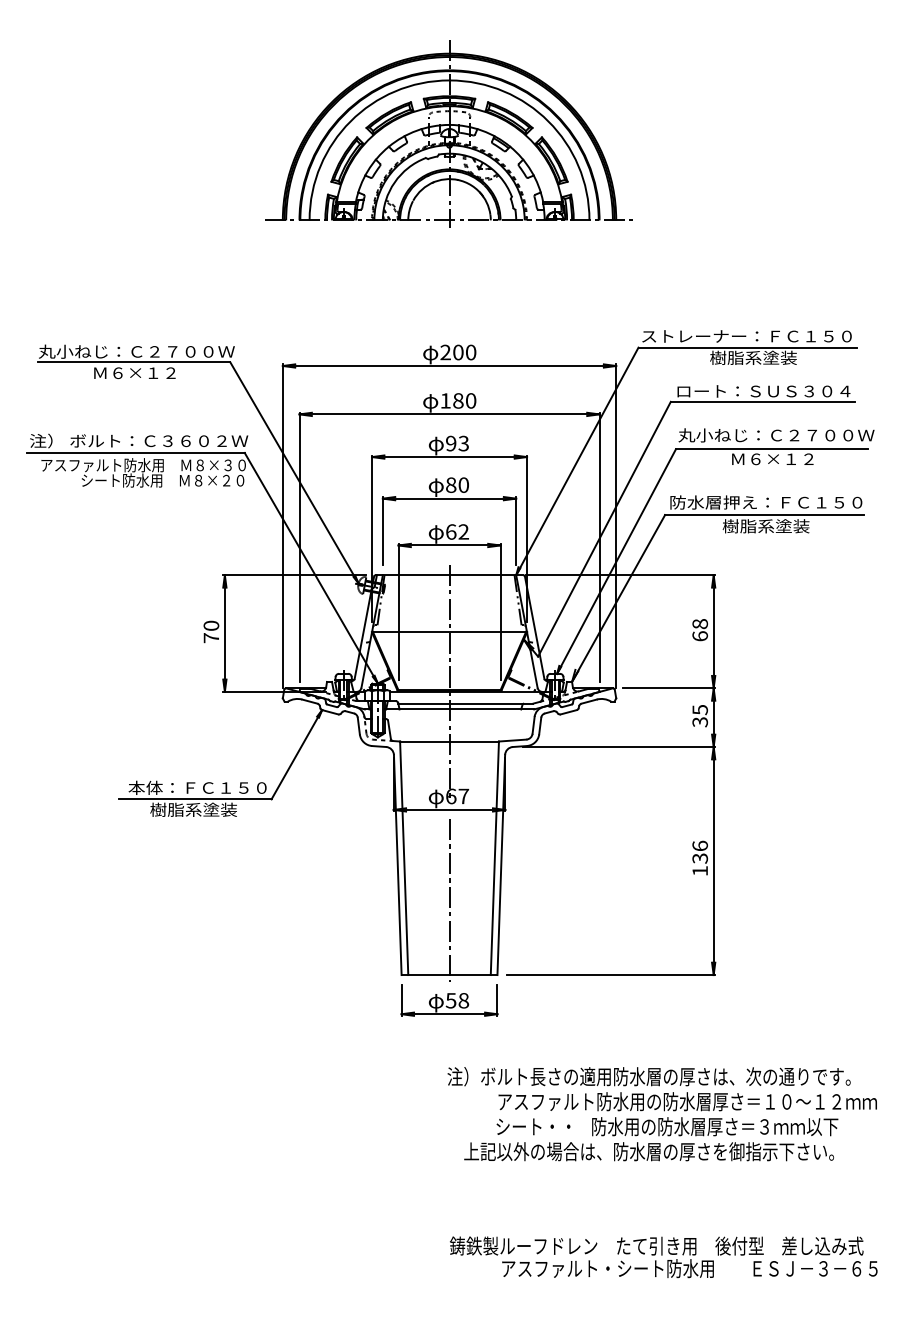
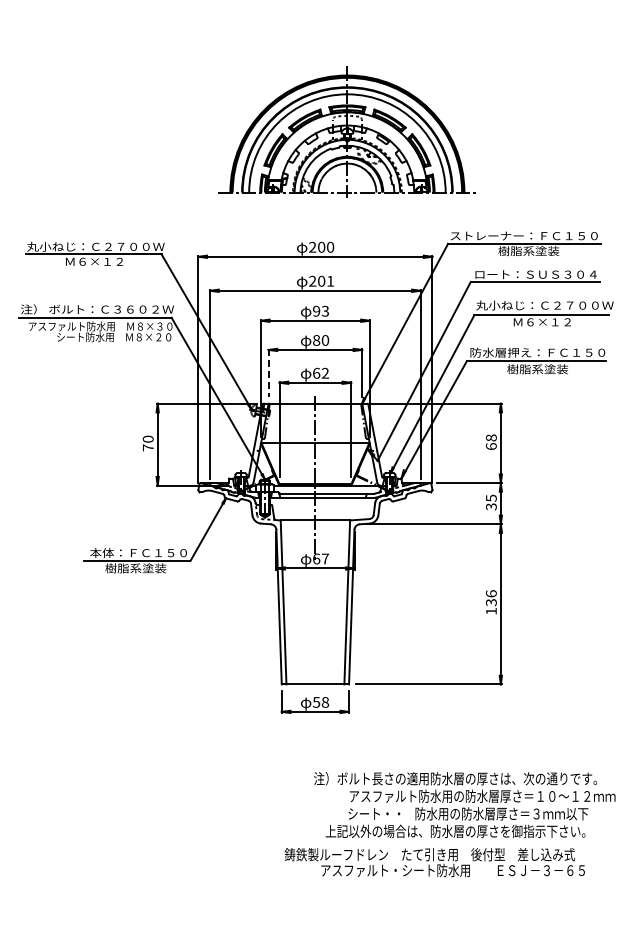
part: (448, 133) -> (346, 131), moved
text: (458, 399) -> (321, 280), 180 -> 201
line: (382, 530) -> (268, 372), solid -> dashed
line: (449, 899) -> (315, 631), removed
text: (661, 1113) -> (464, 804), moved
text: (663, 1257) -> (434, 862), moved

